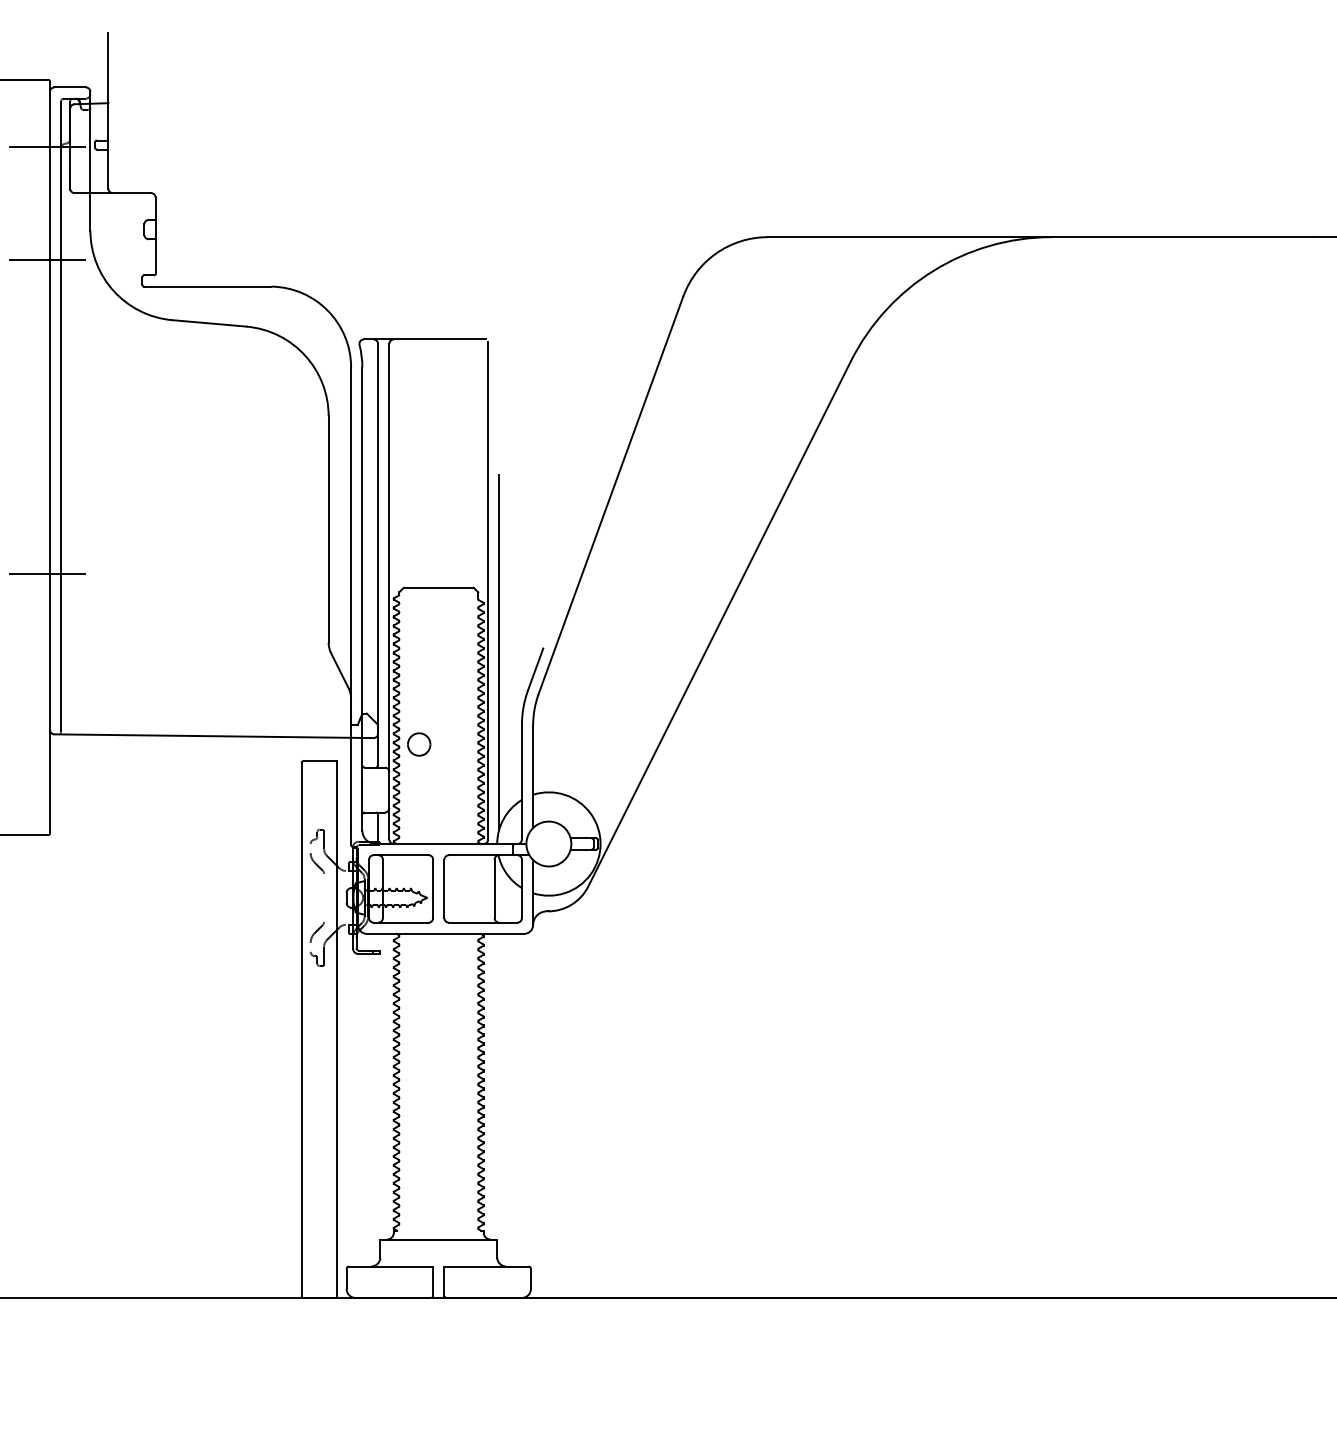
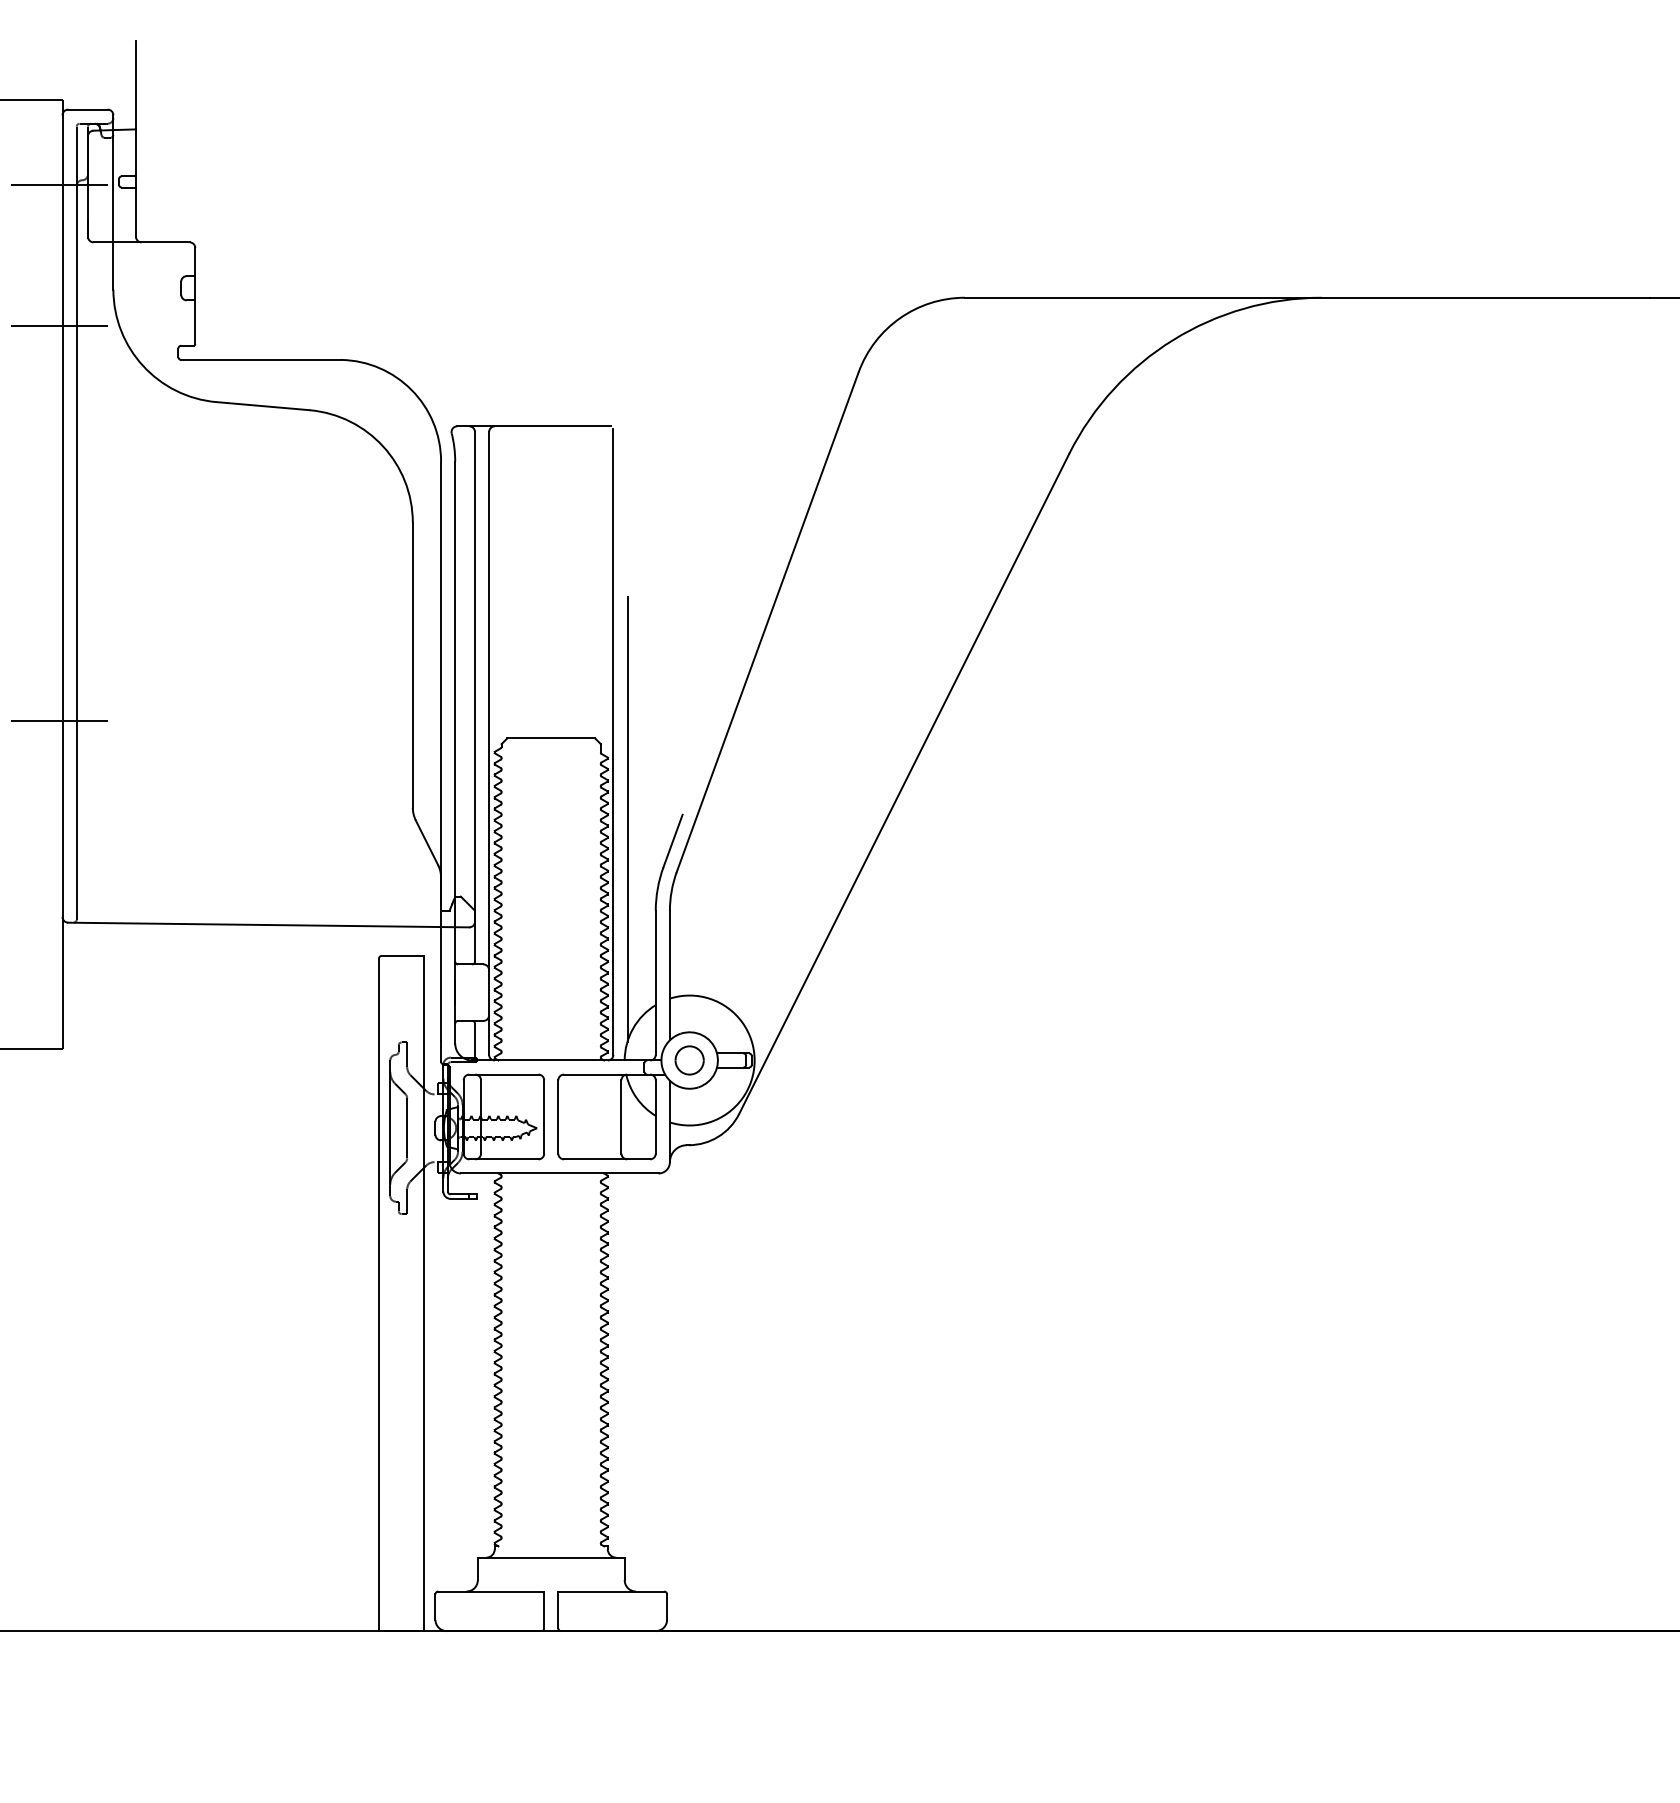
part: (419, 744) -> (689, 1060), moved
line: (310, 898) -> (390, 1128), added
line: (324, 898) -> (407, 1128), added

